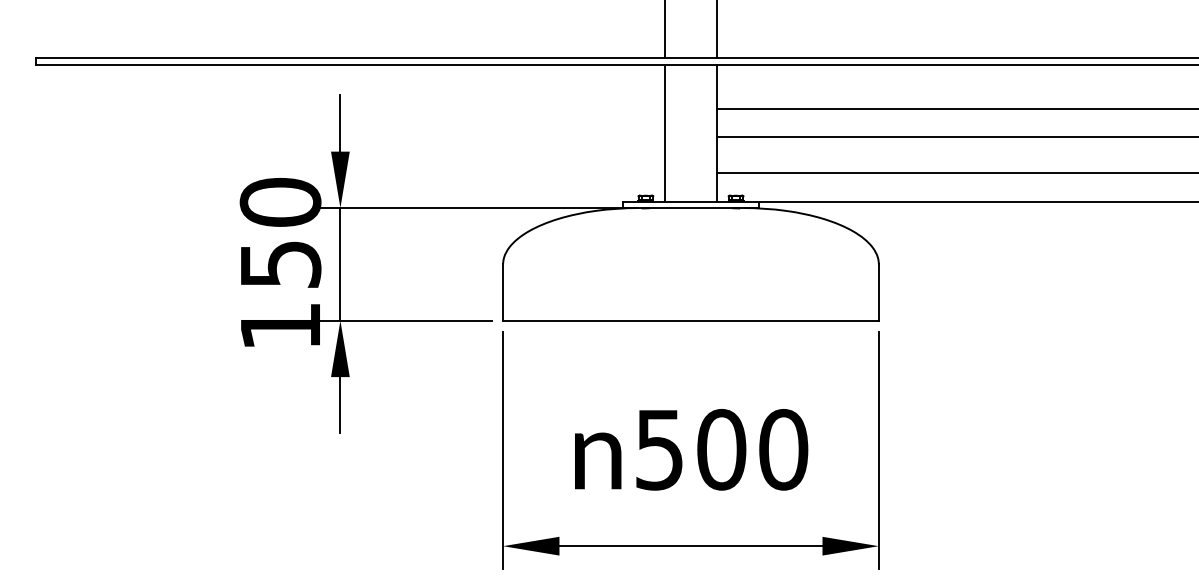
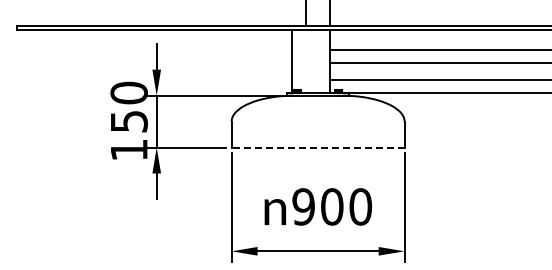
line: (665, 131) -> (292, 60), moved
line: (689, 320) -> (317, 147), solid -> dashed
text: (659, 448) -> (303, 206), 500 -> 900

